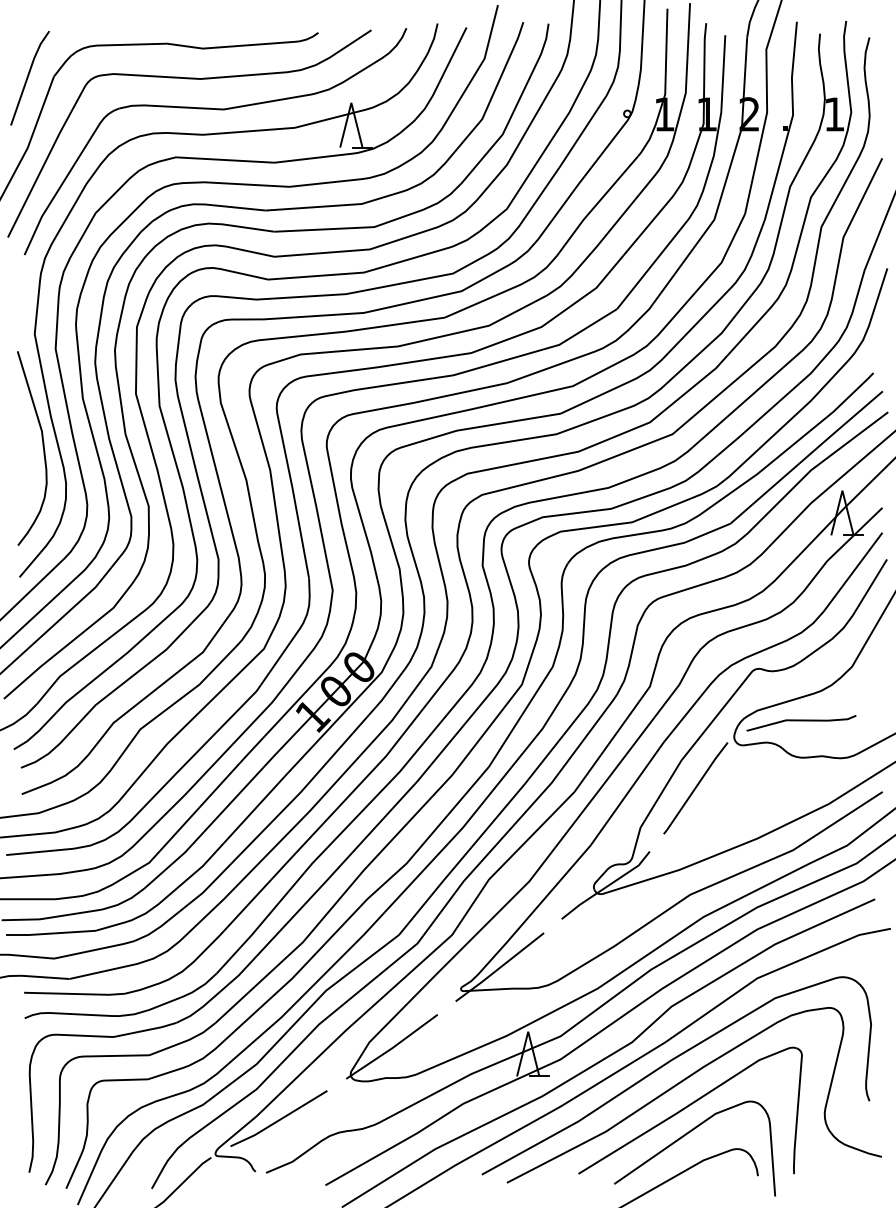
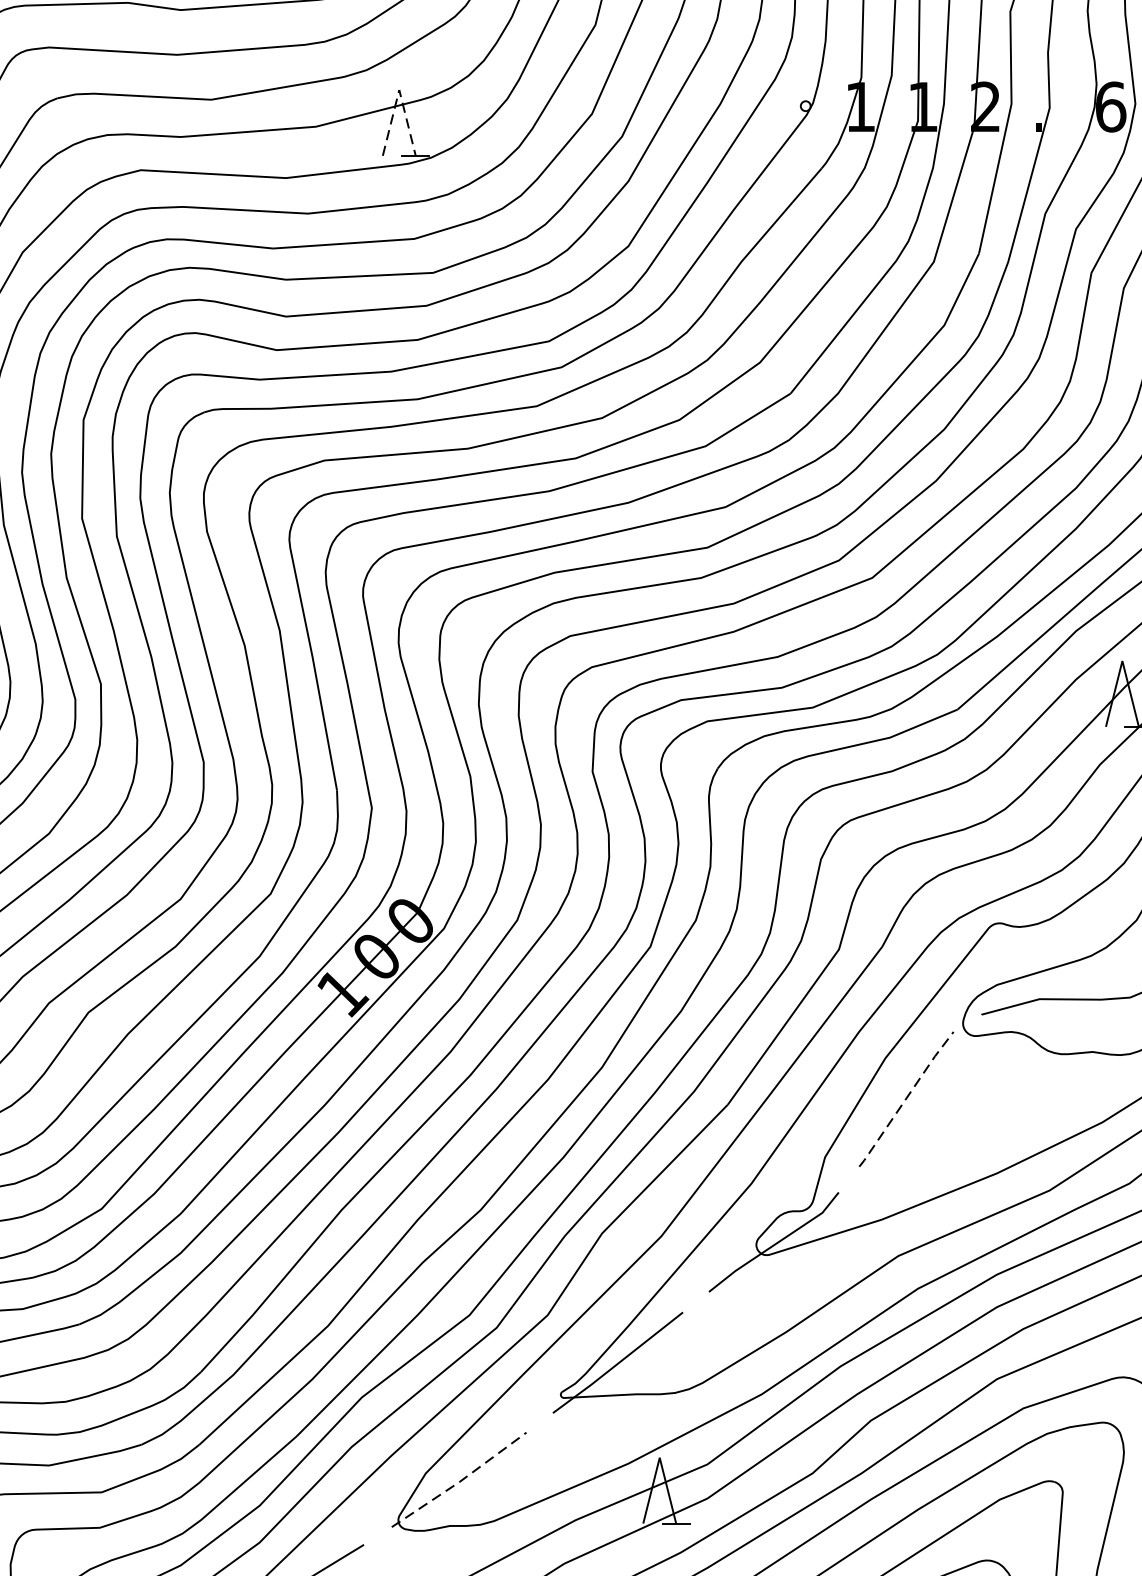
line: (351, 102) -> (399, 89), solid -> dashed
text: (834, 114) -> (1110, 107), 1 -> 6
line: (695, 787) -> (906, 1098), solid -> dashed
line: (392, 1048) -> (459, 1482), solid -> dashed

